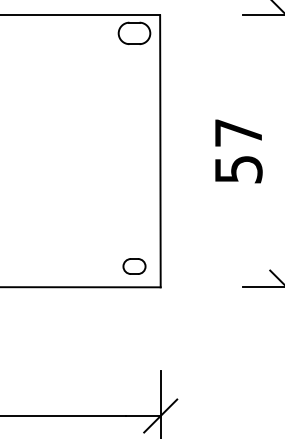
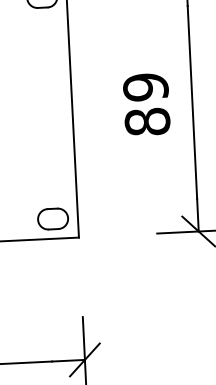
text: (238, 150) -> (146, 103), 57 -> 89
part: (134, 266) -> (53, 219), size x1.43

